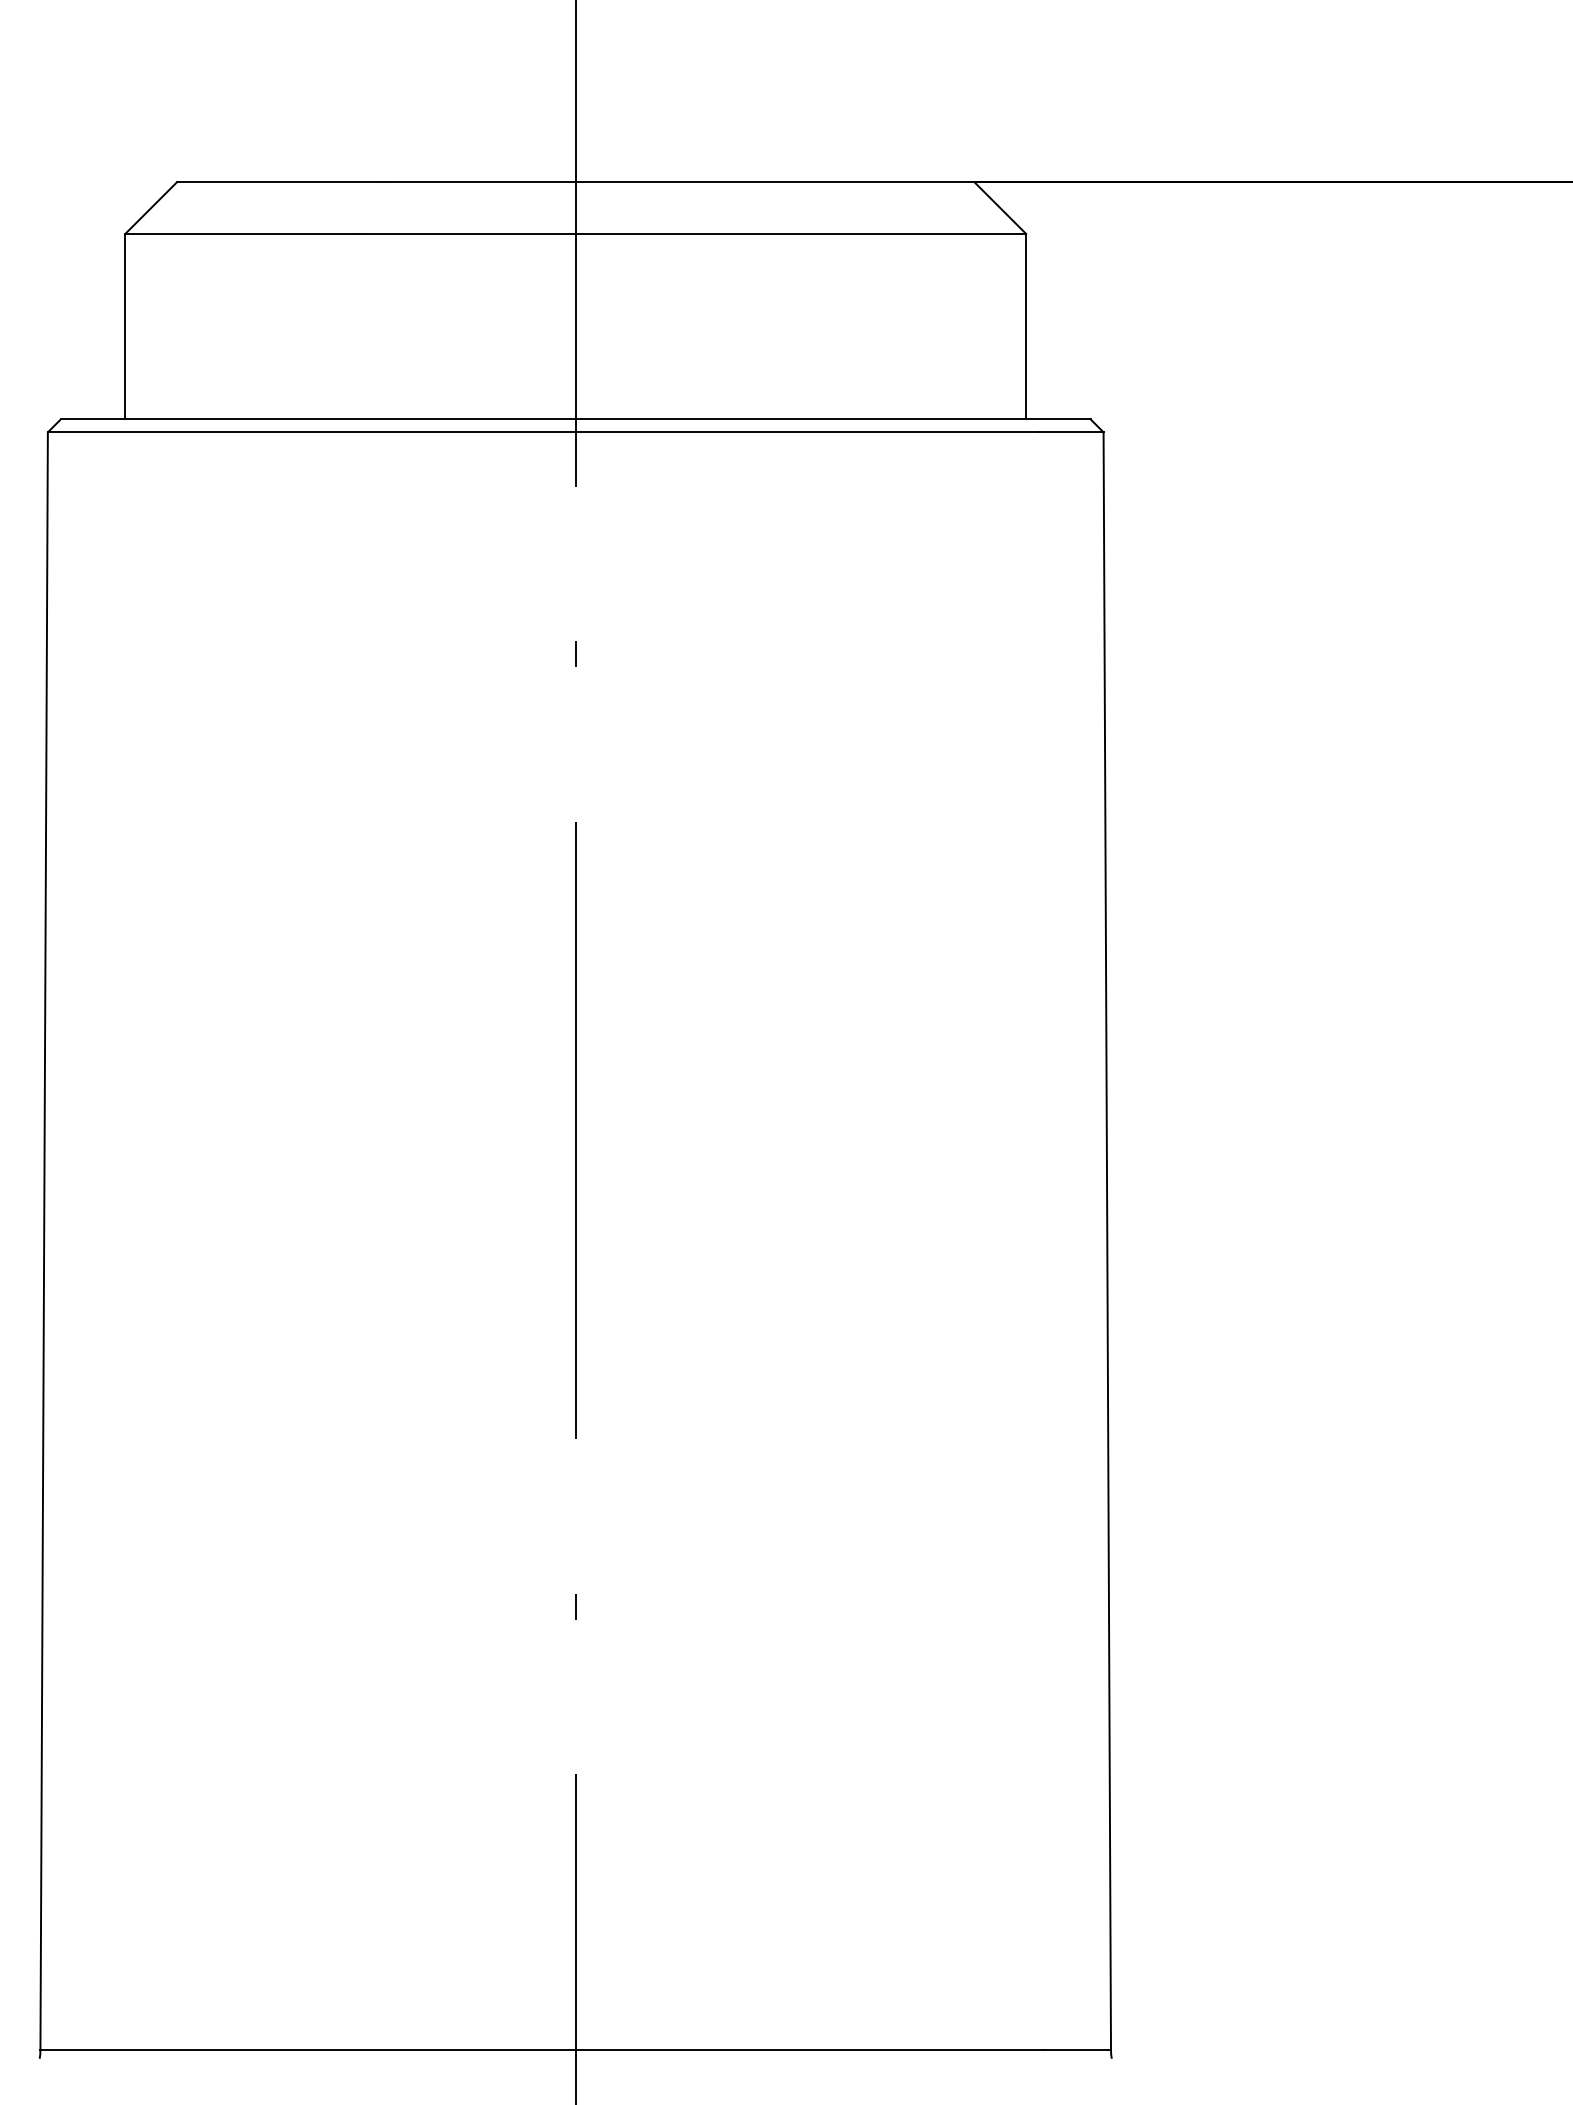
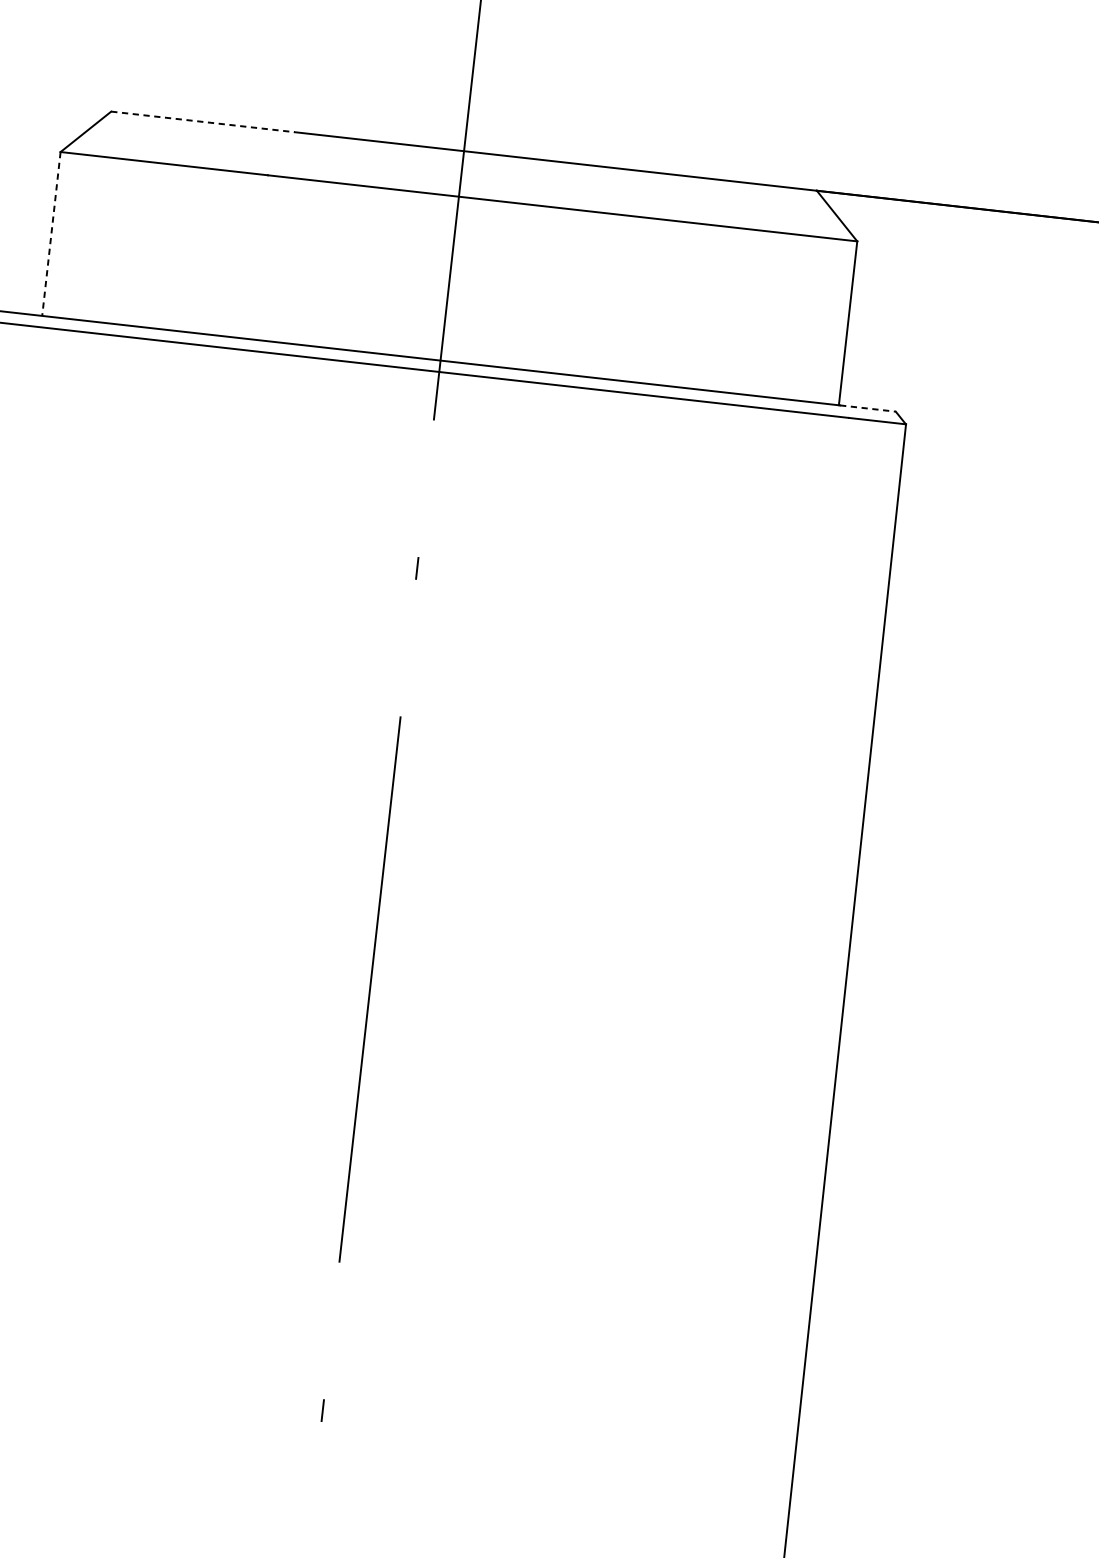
line: (280, 182) -> (202, 121), solid -> dashed
line: (125, 326) -> (51, 233), solid -> dashed
line: (1059, 419) -> (868, 408), solid -> dashed

